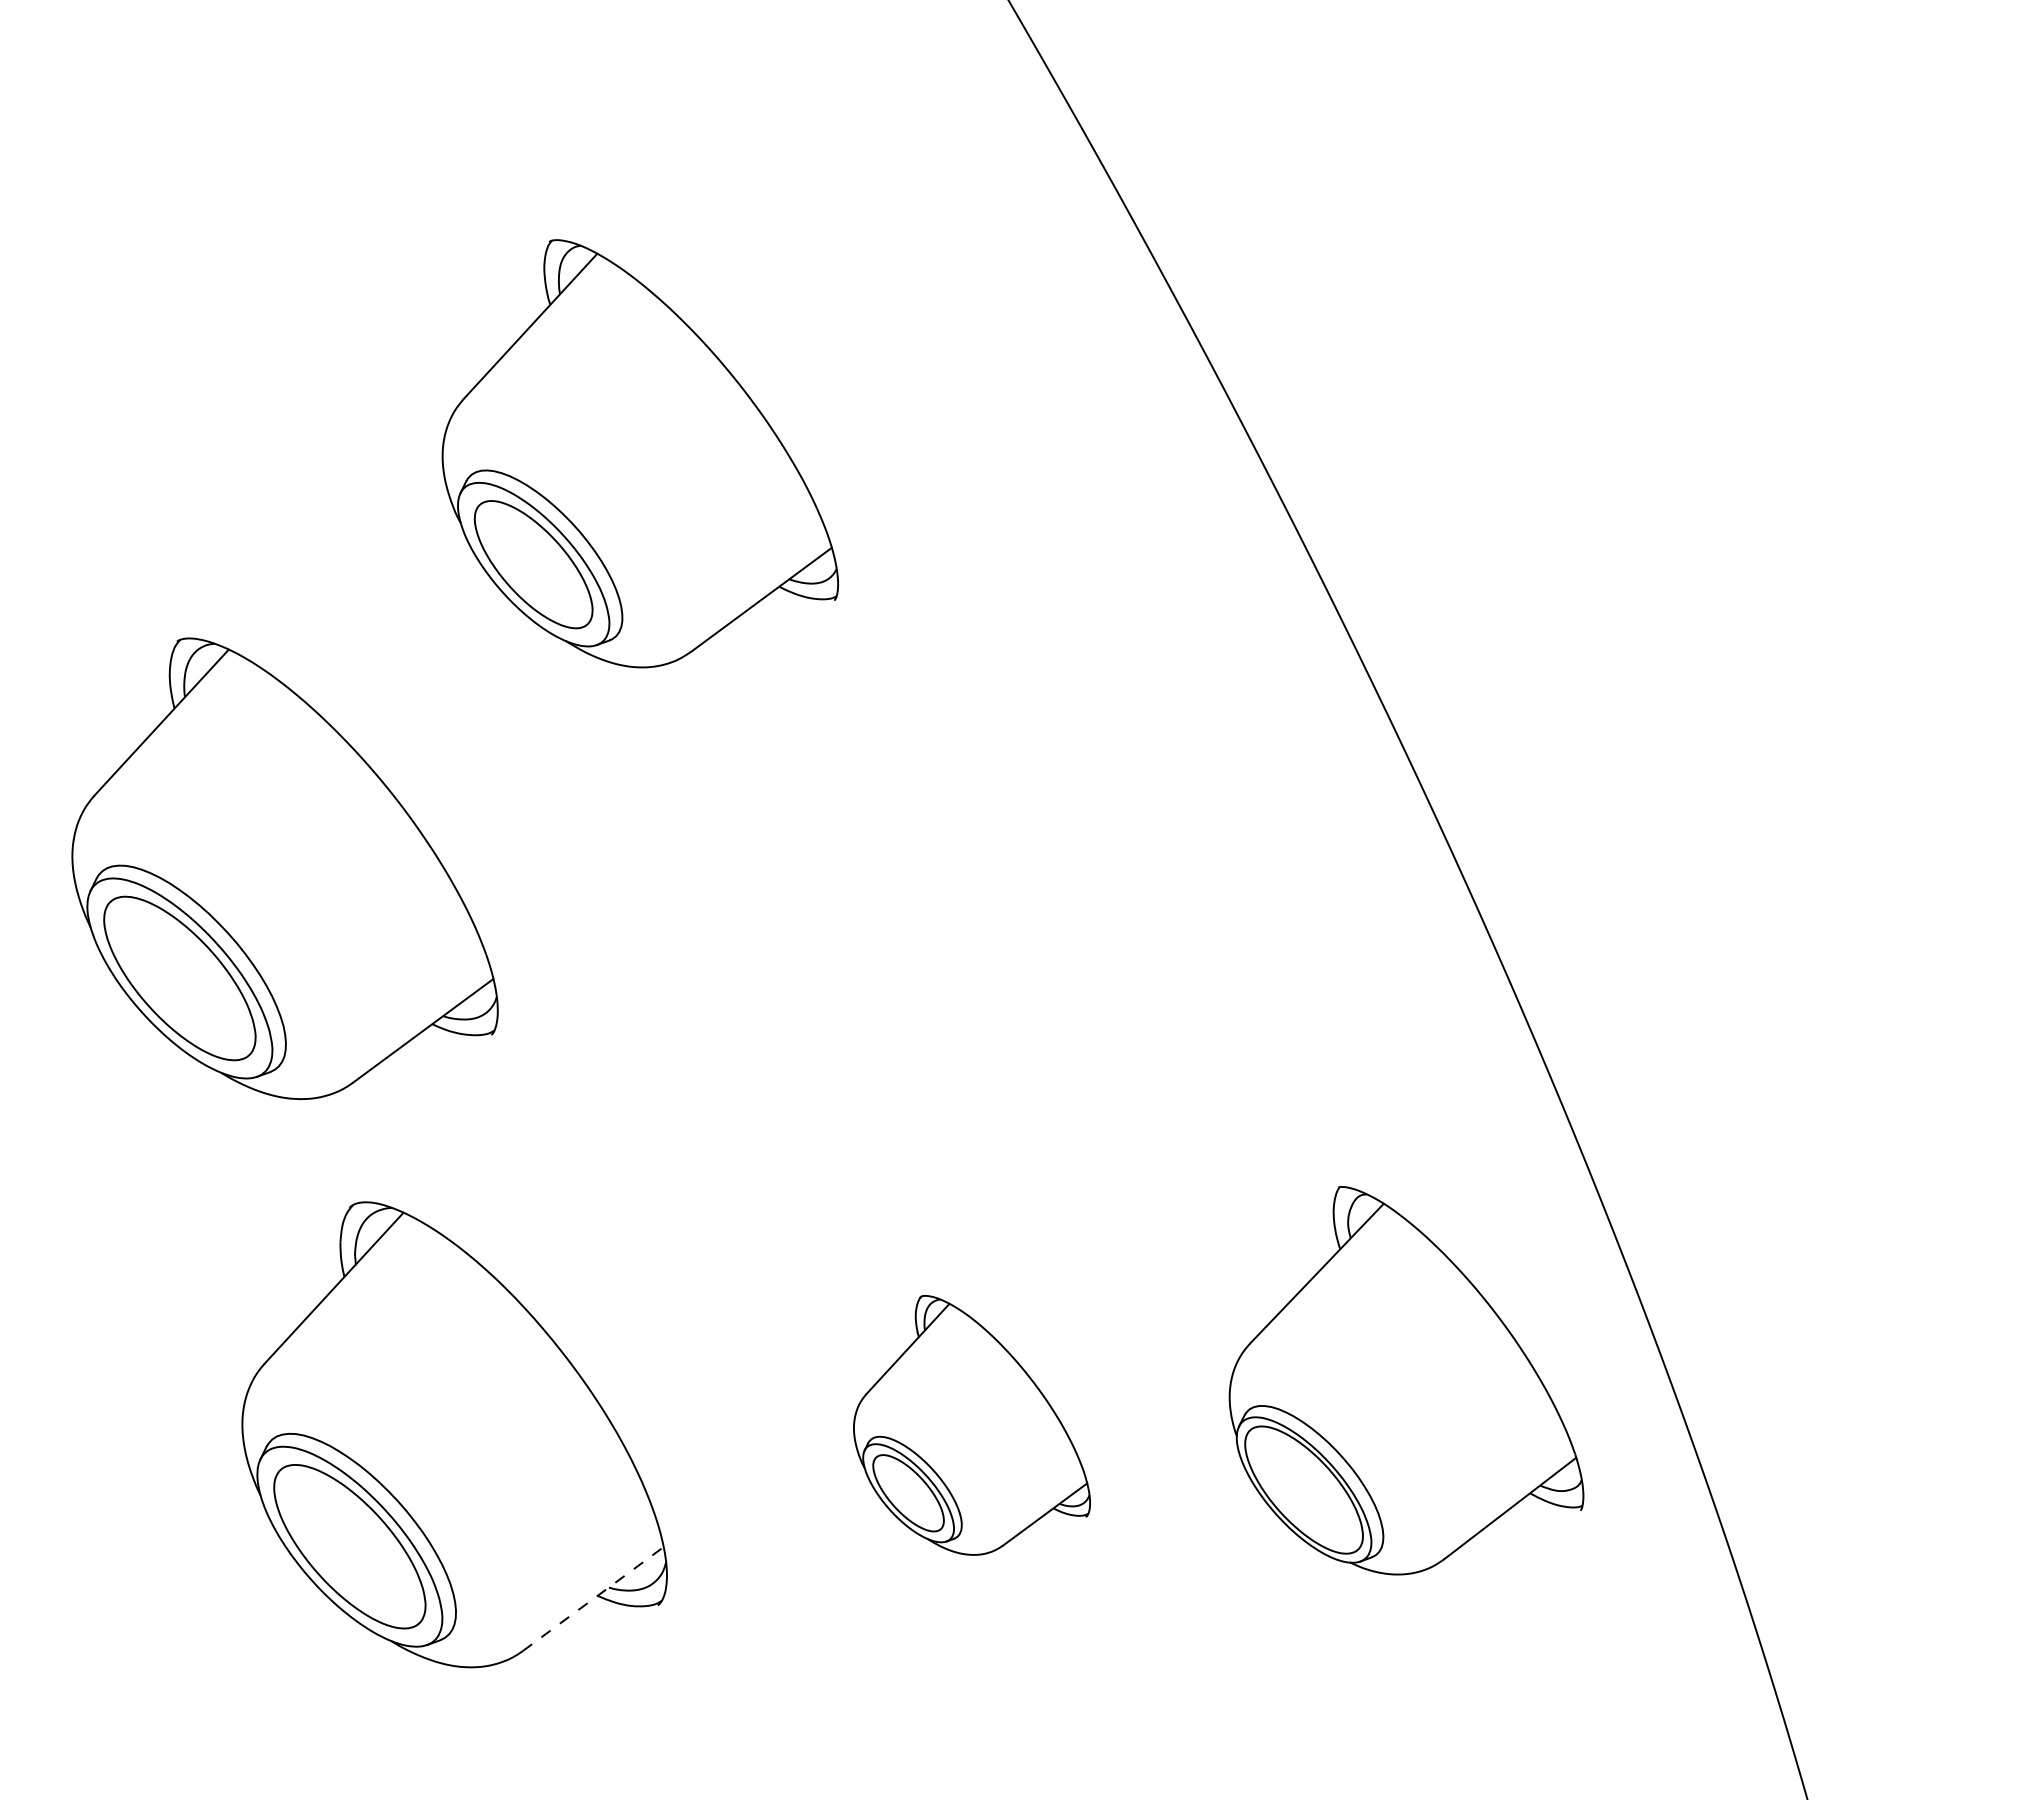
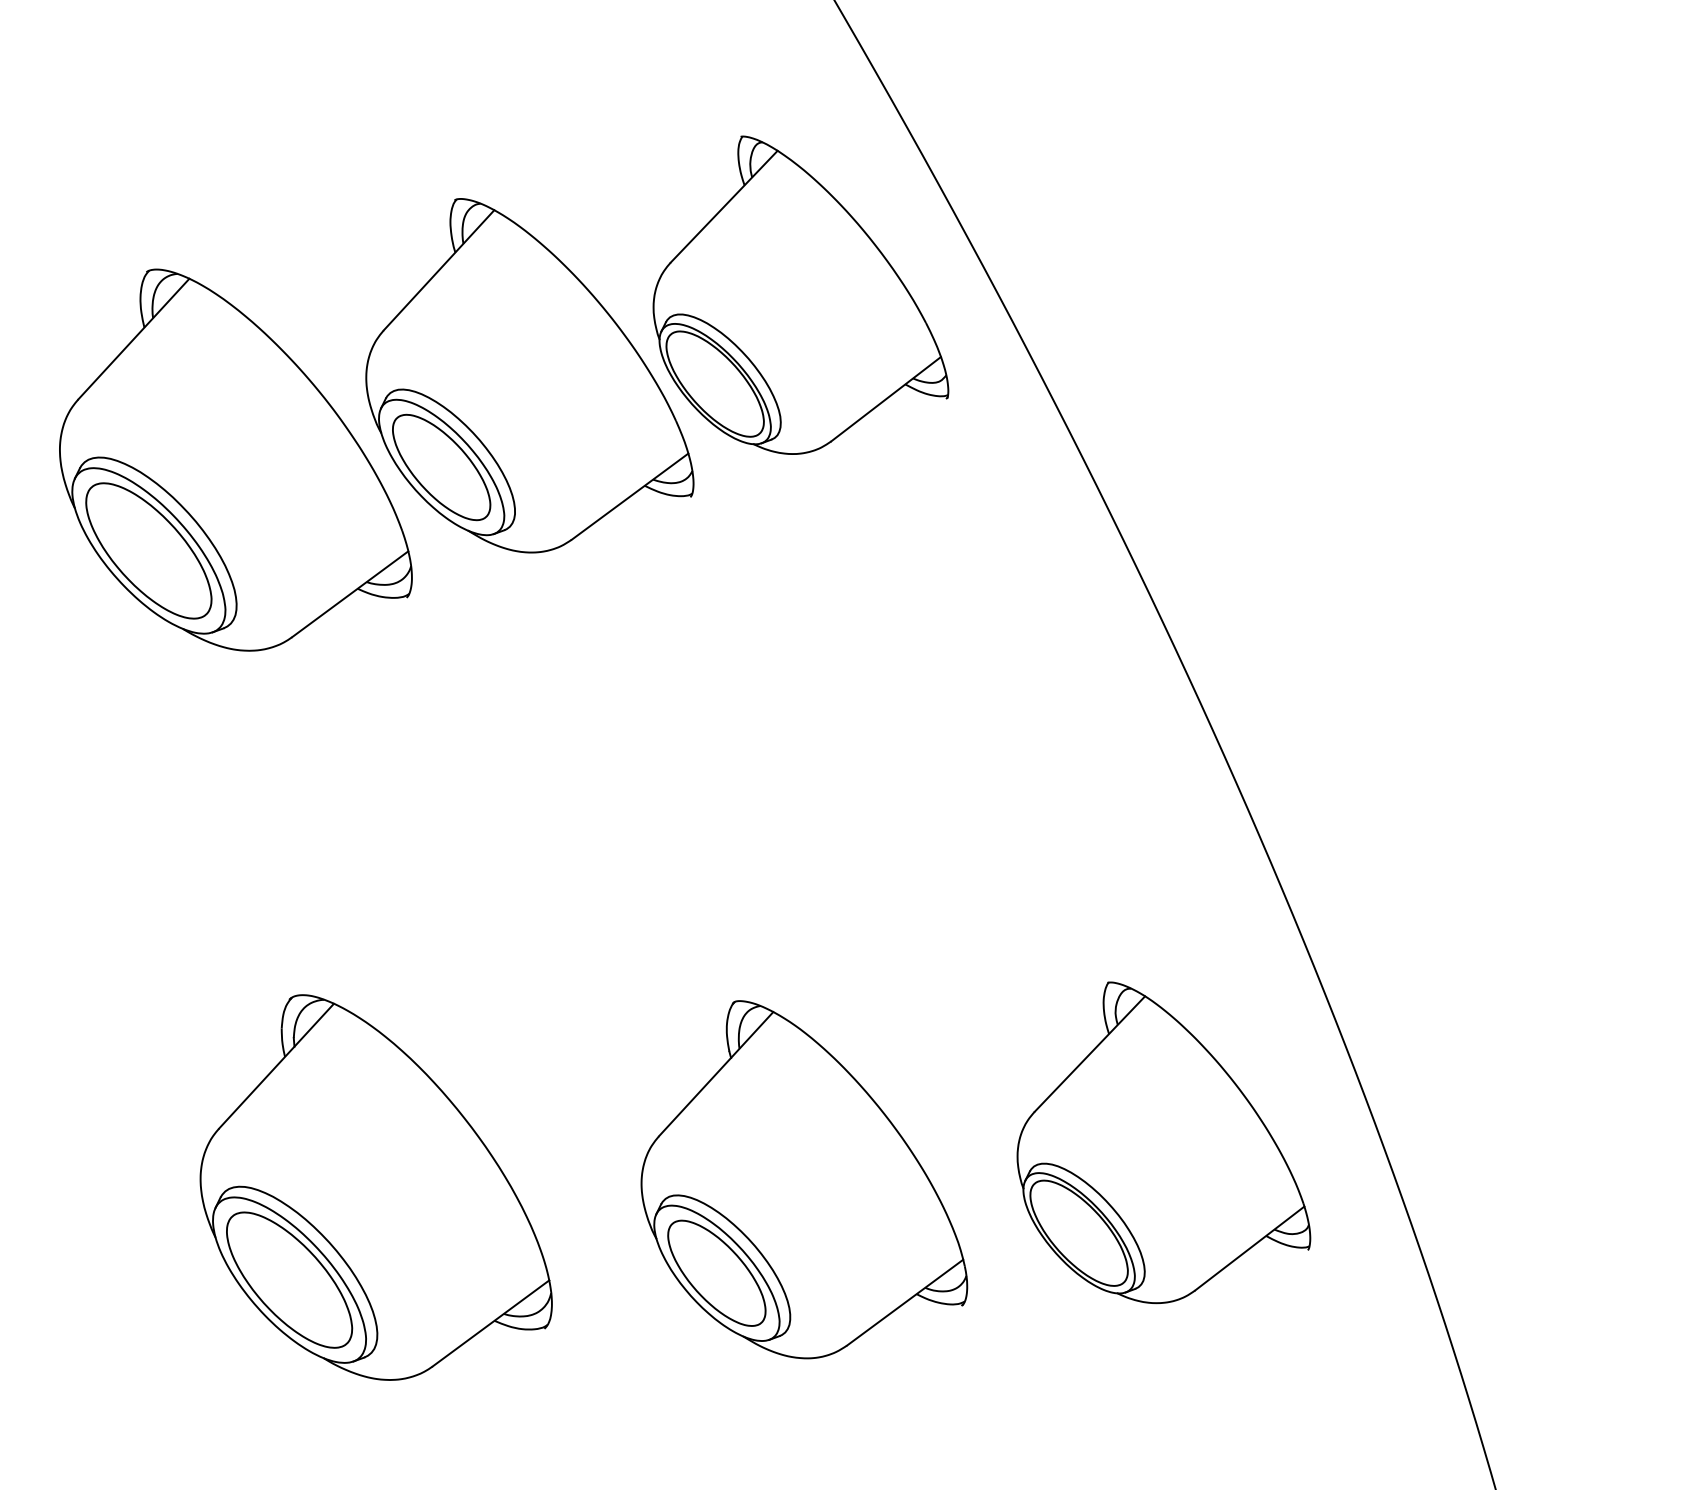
part: (967, 356) -> (800, 295), added
part: (284, 868) -> (235, 459), moved
part: (971, 1425) -> (803, 1179), size x1.67
line: (593, 1599) -> (491, 1323), dashed -> solid

